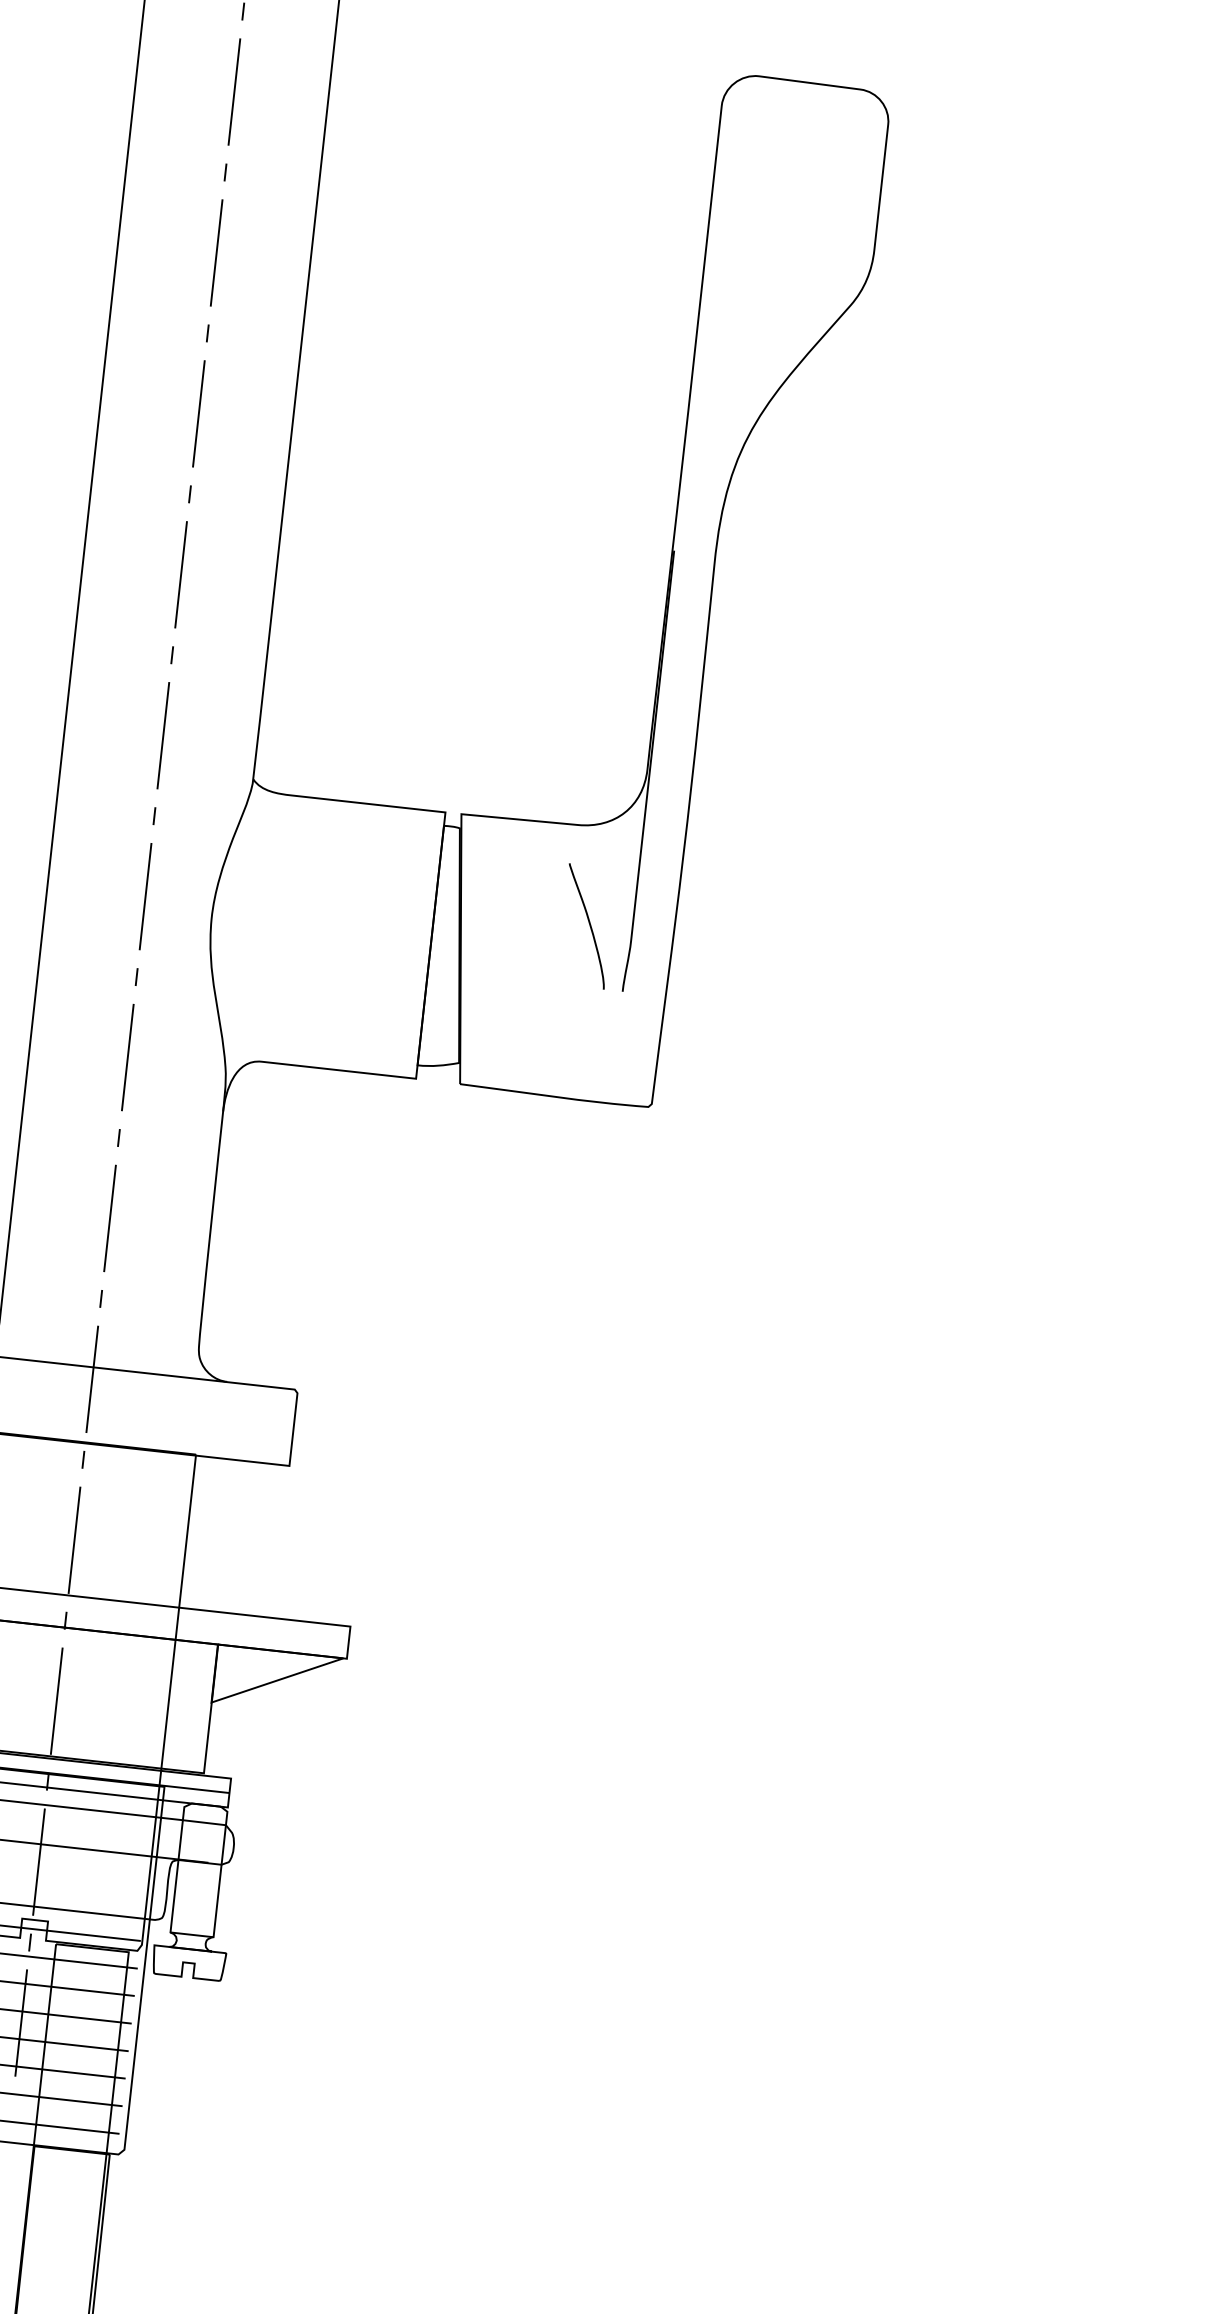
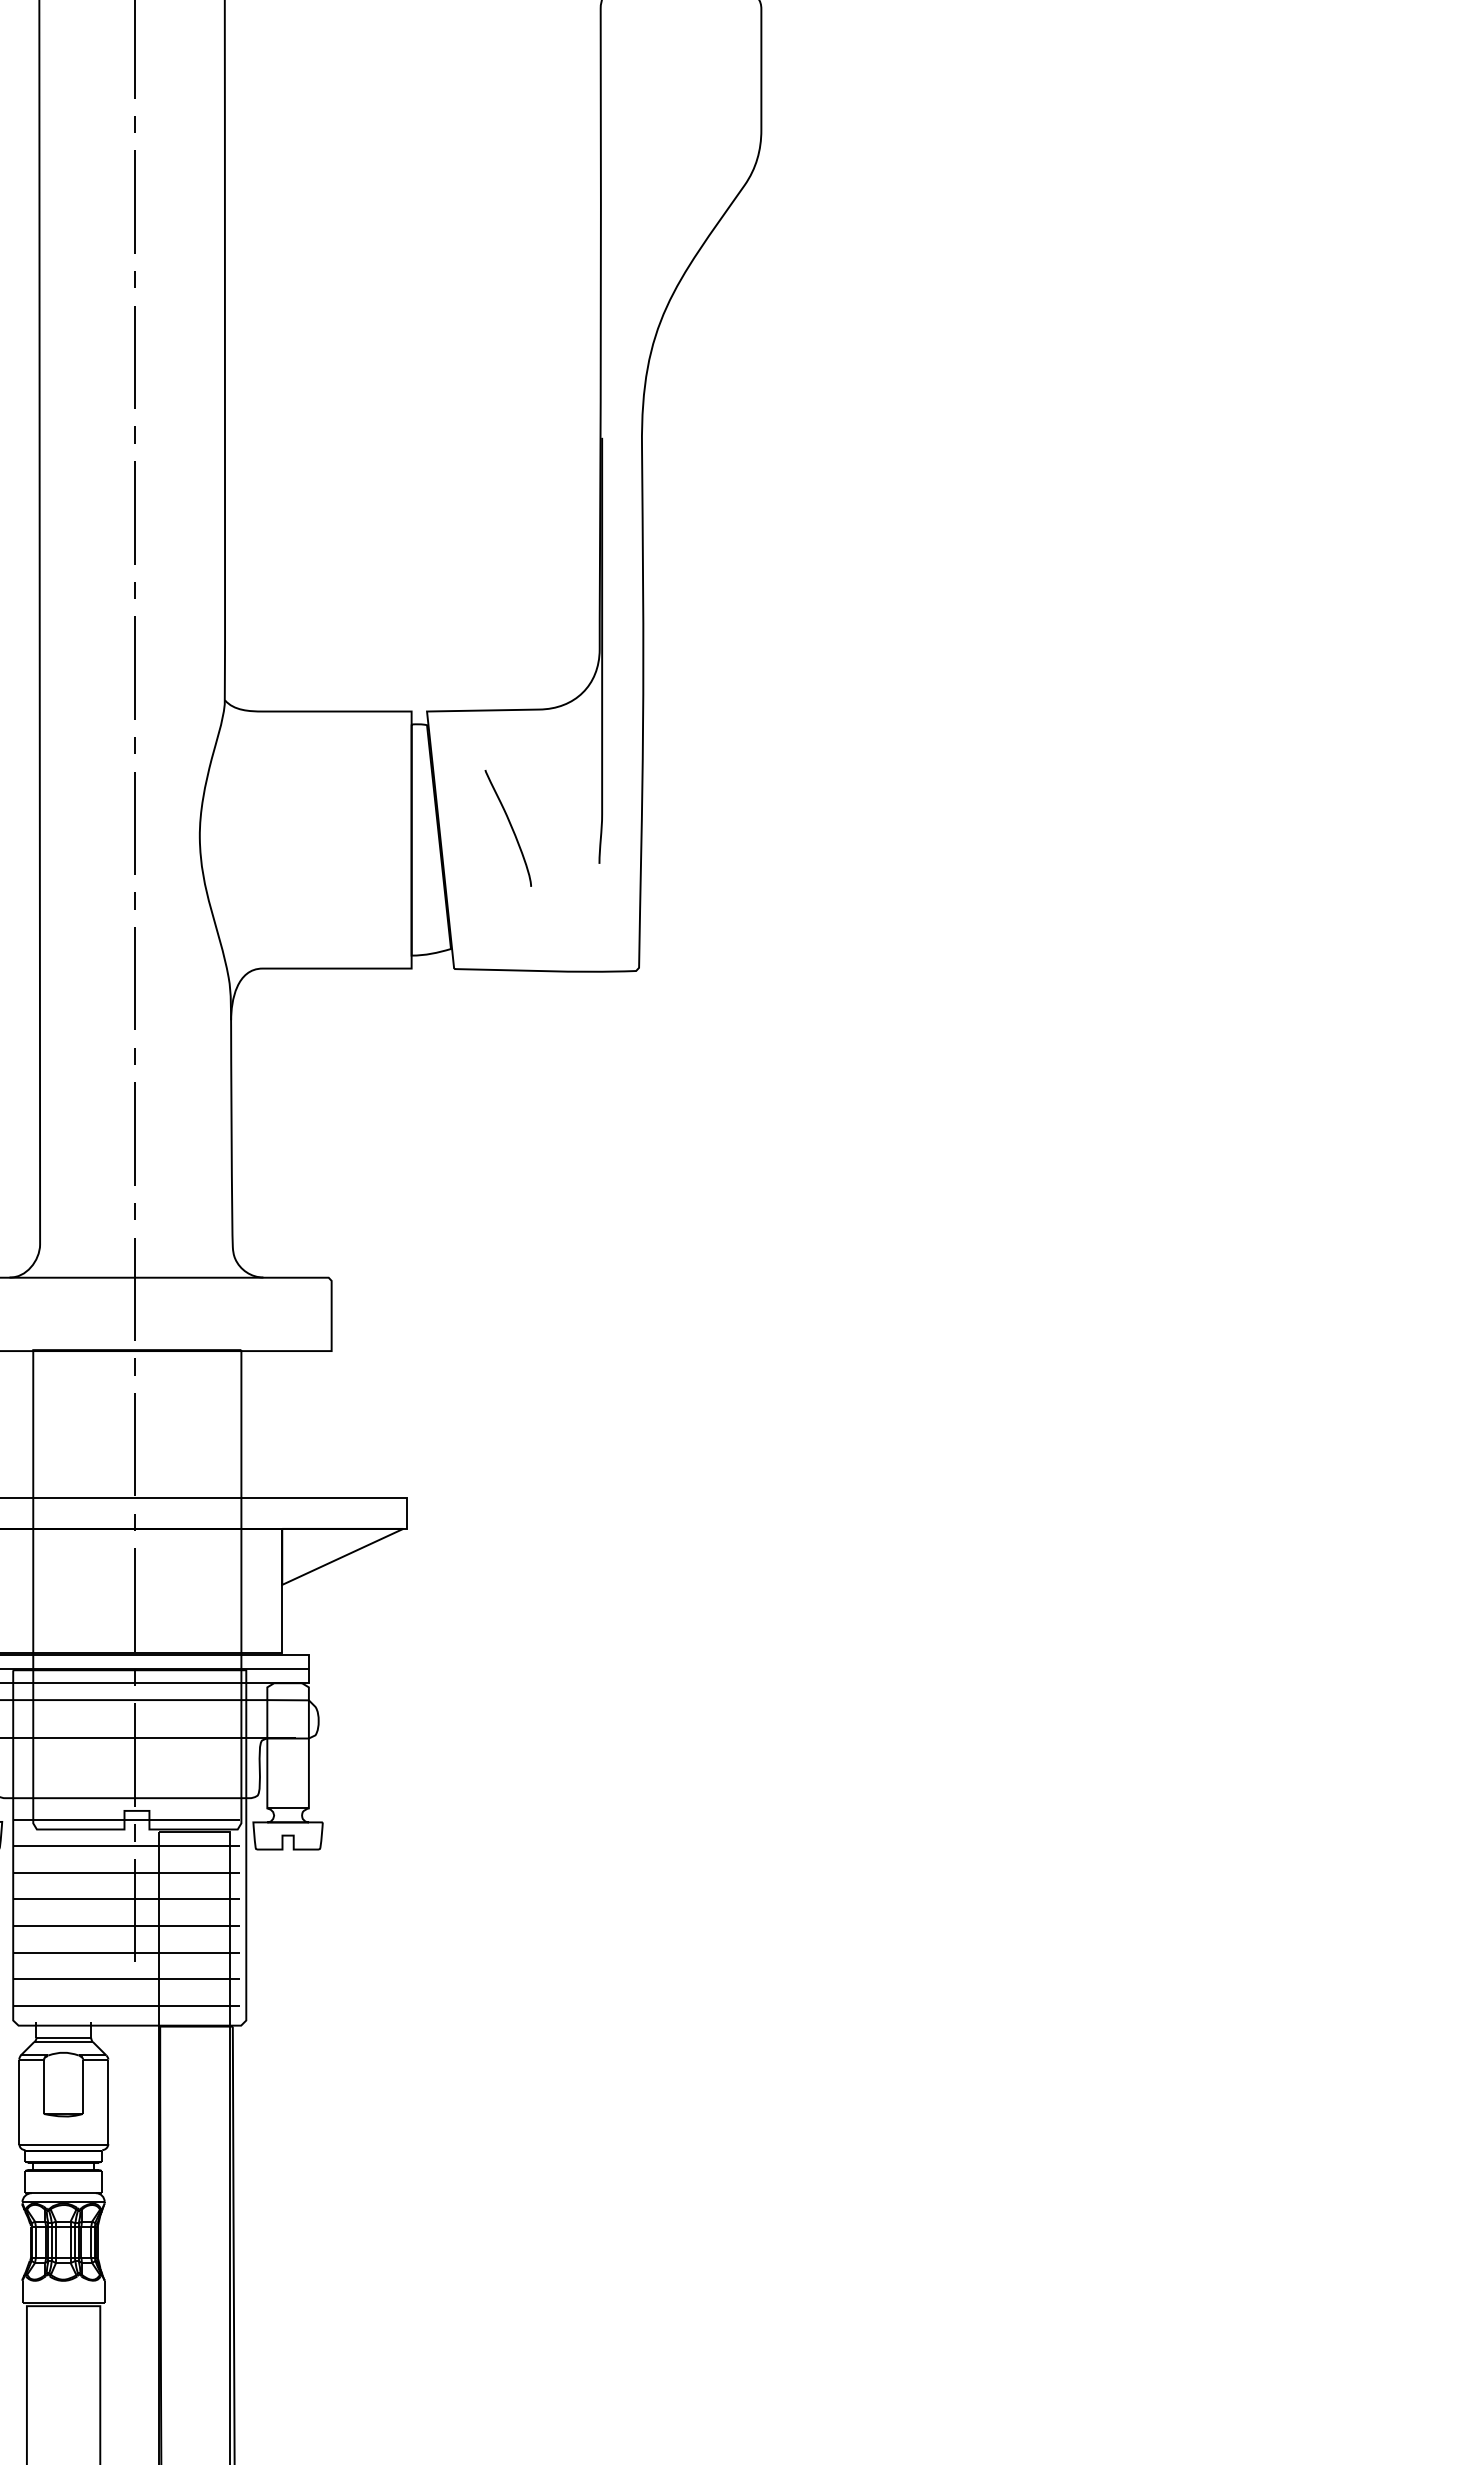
curve: (589, 925) -> (510, 827), moved

